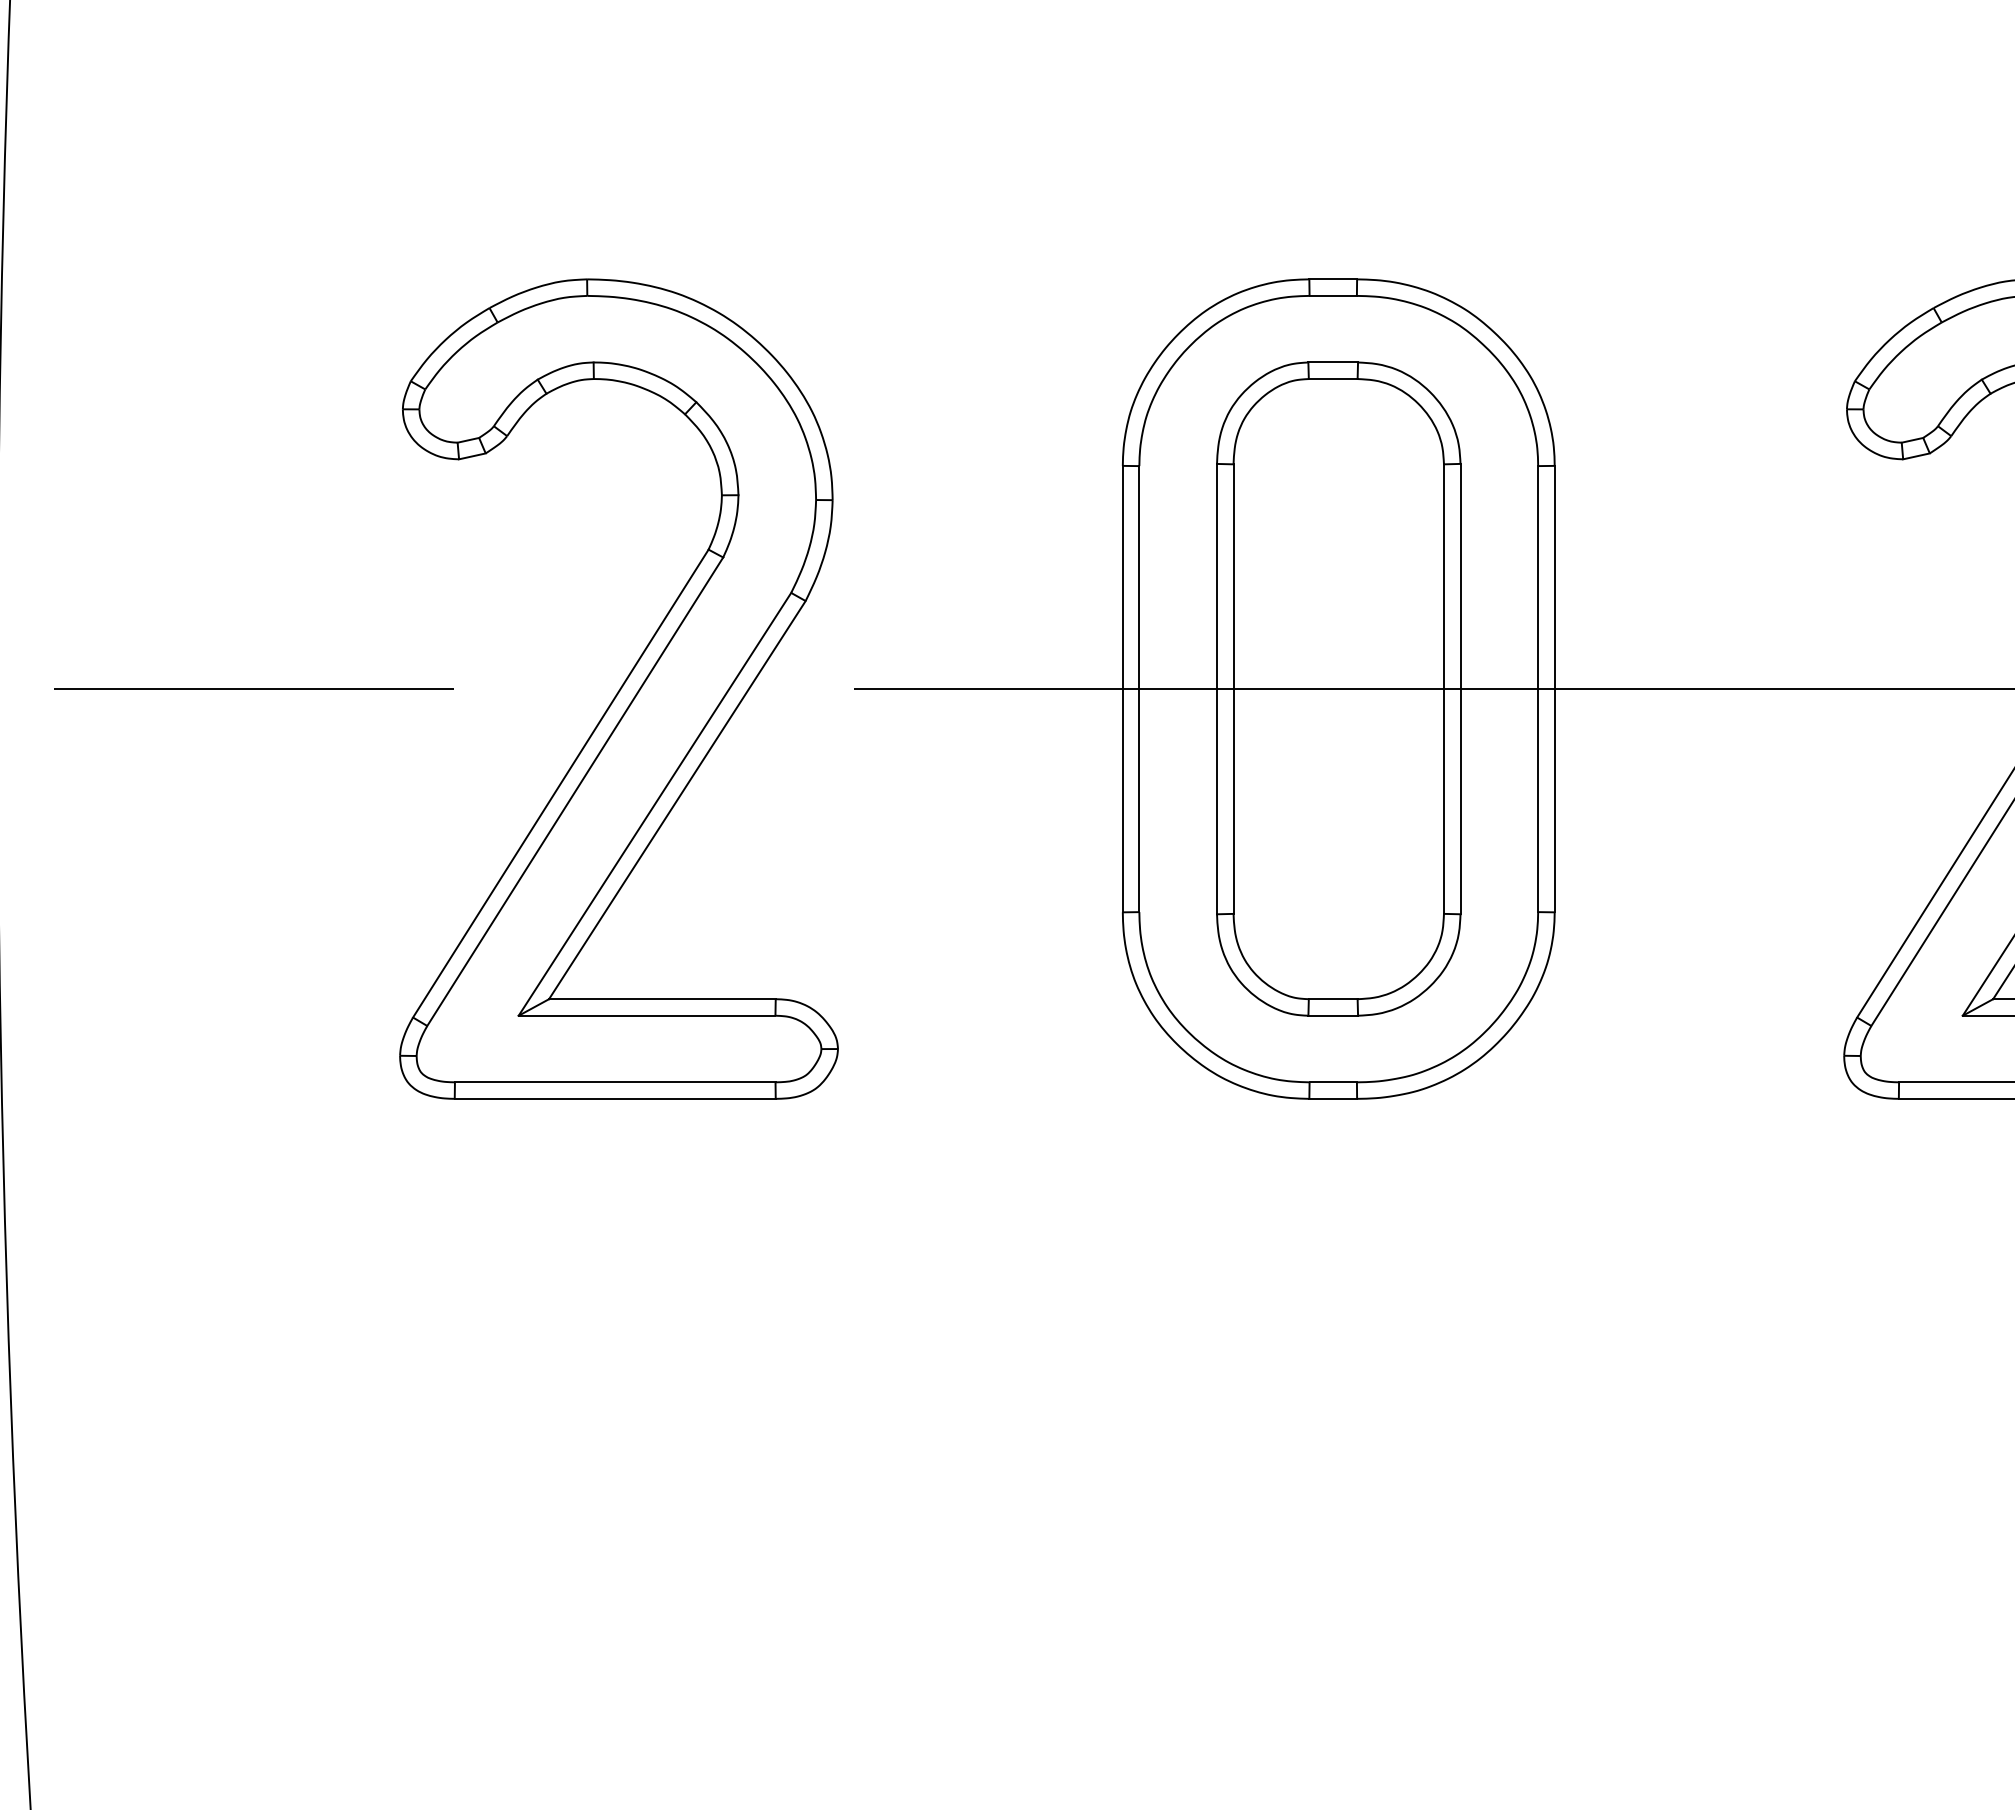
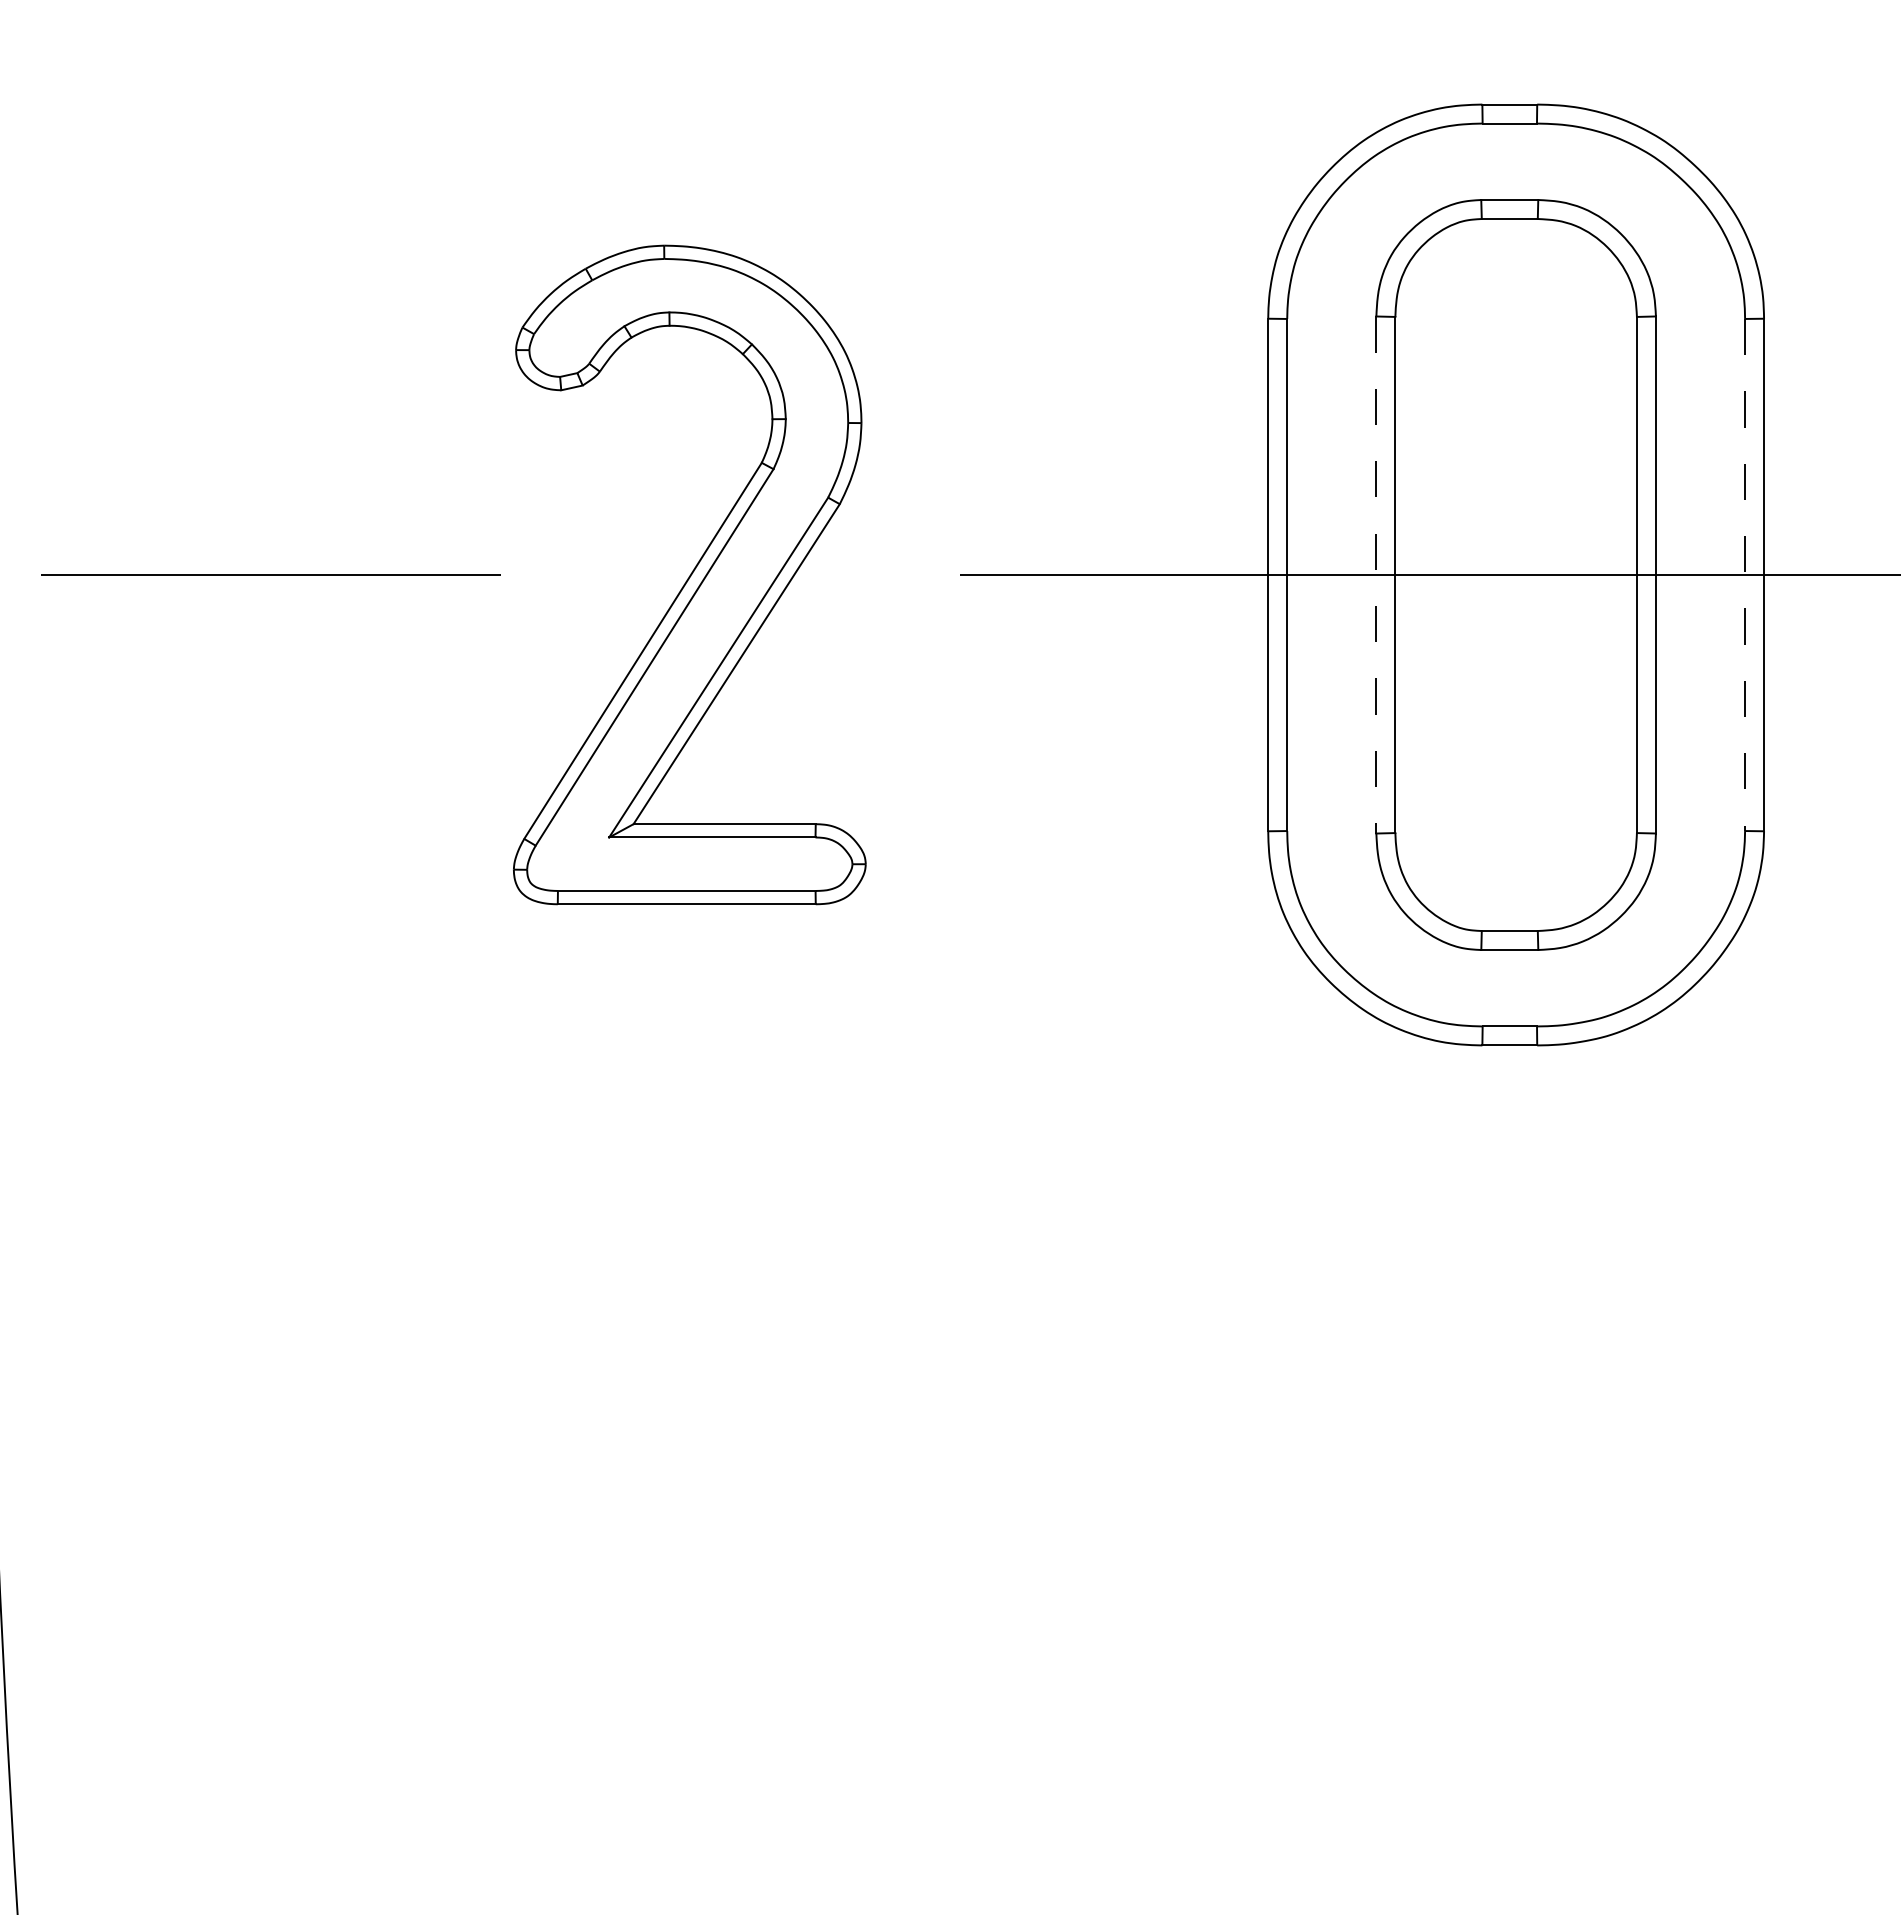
part: (618, 688) -> (689, 574), size x0.7
line: (1217, 689) -> (1376, 575), solid -> dashed
line: (1538, 689) -> (1745, 575), solid -> dashed

